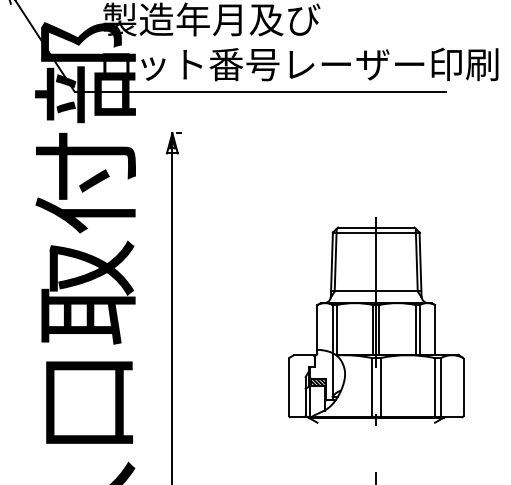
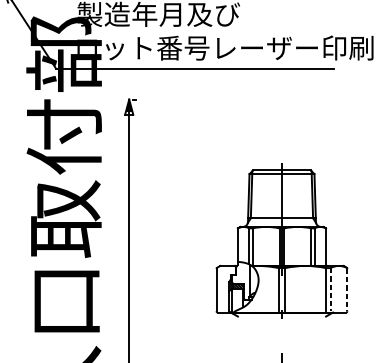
line: (441, 386) -> (330, 289), solid -> dashed
line: (463, 387) -> (347, 290), solid -> dashed

